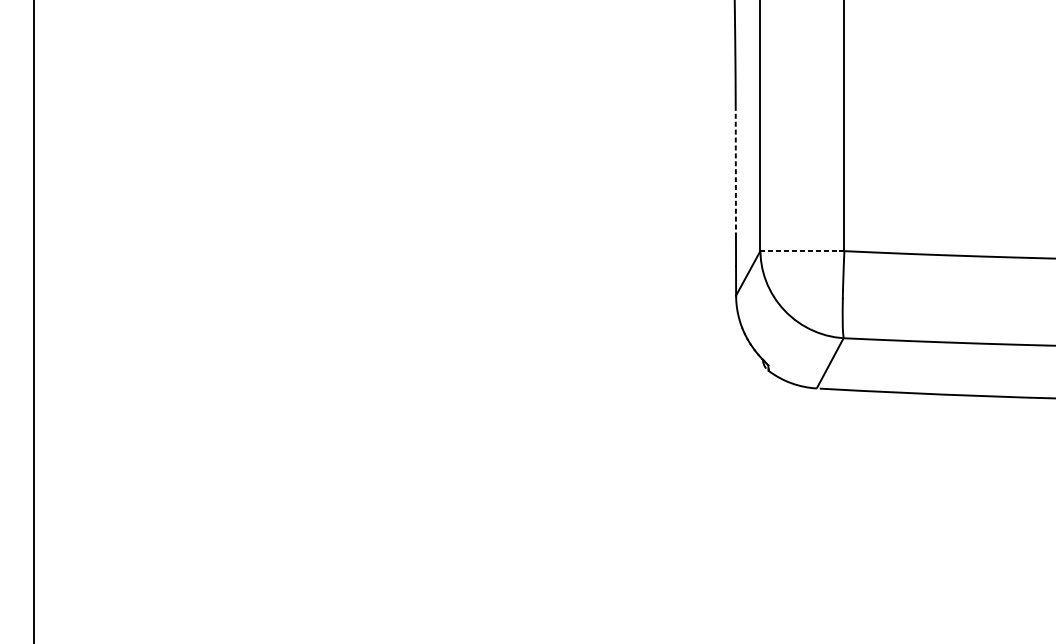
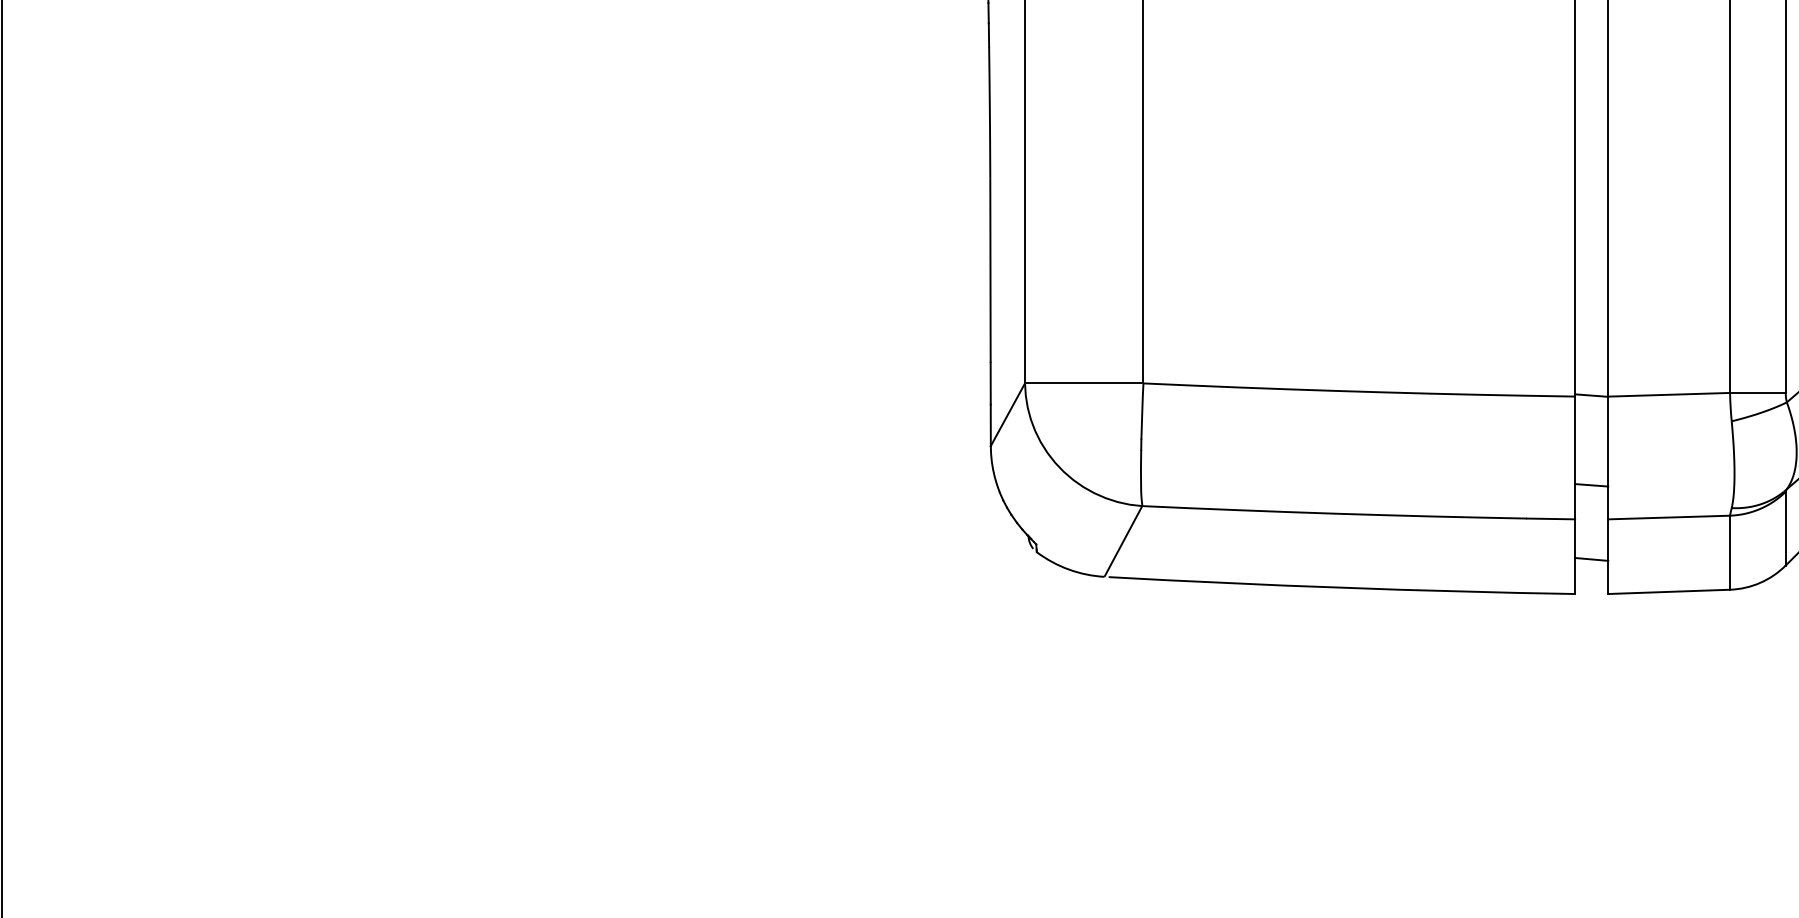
line: (735, 171) -> (990, 270), dashed -> solid
line: (801, 251) -> (1083, 383), dashed -> solid

